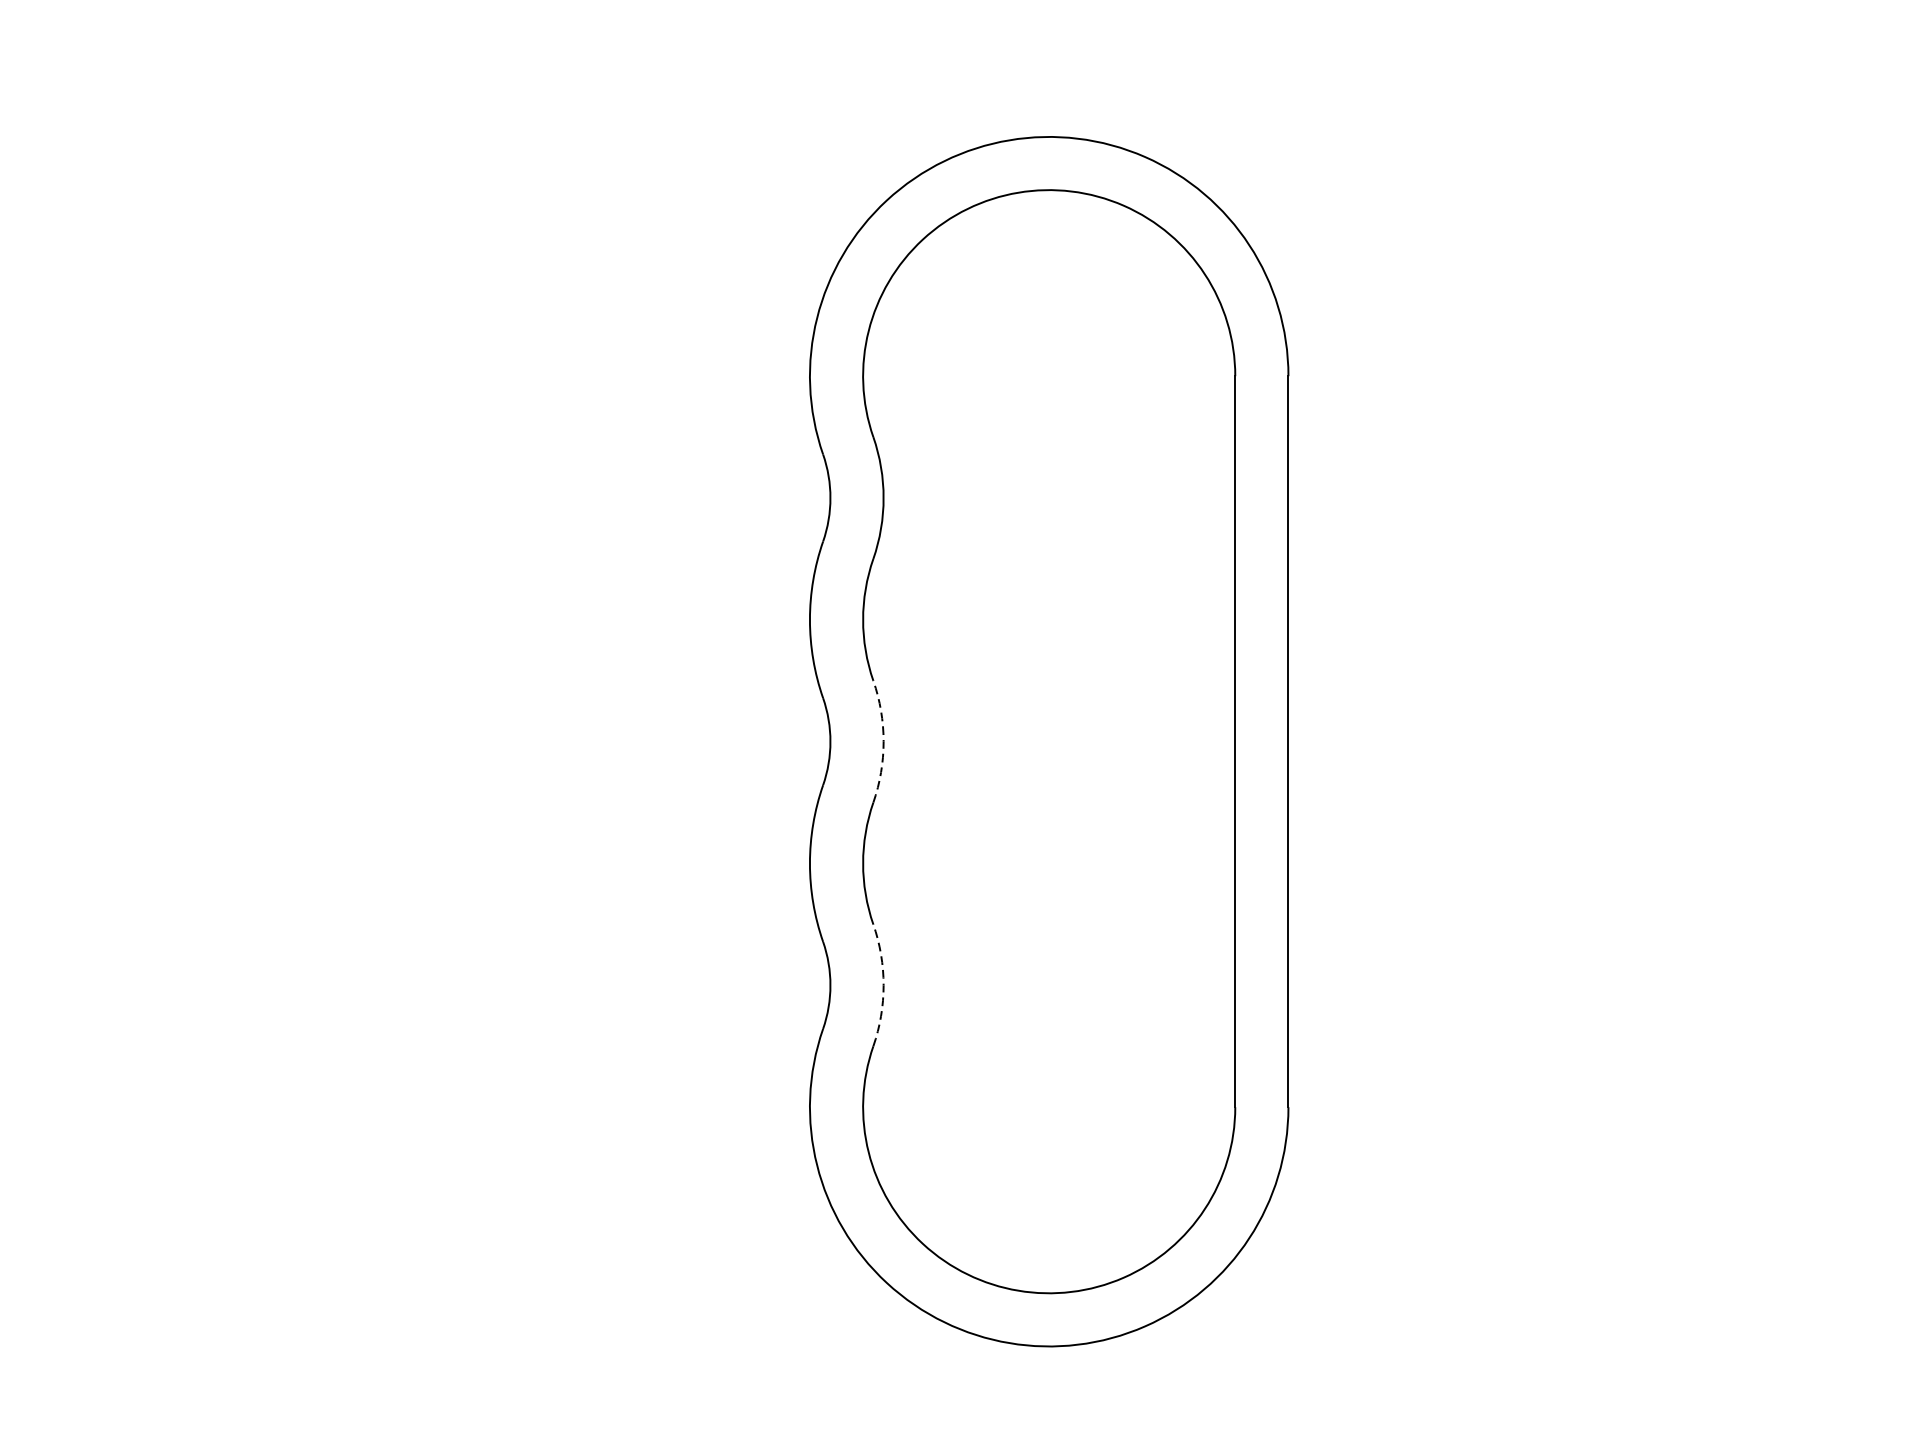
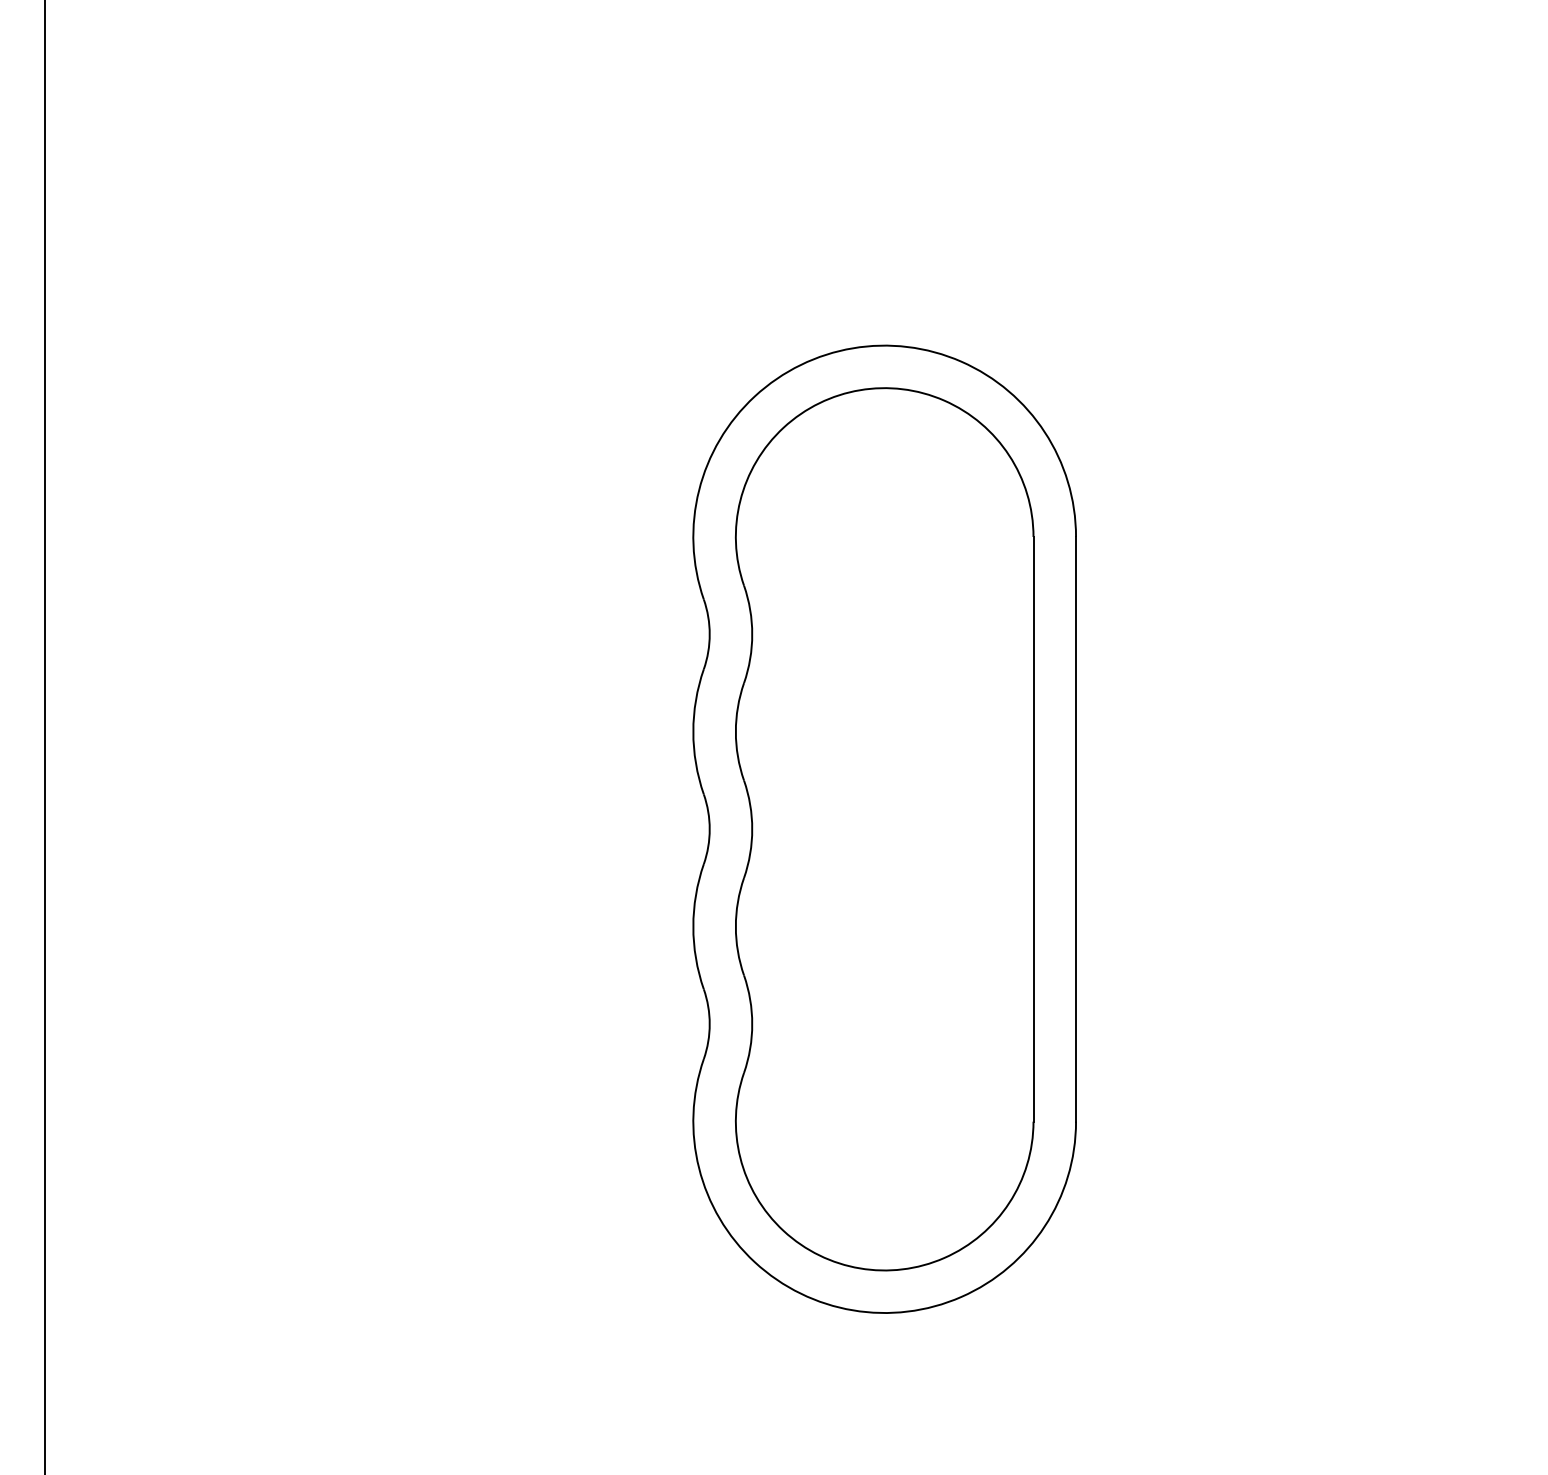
arc: (883, 741) -> (752, 829), dashed -> solid
arc: (883, 985) -> (752, 1024), dashed -> solid

